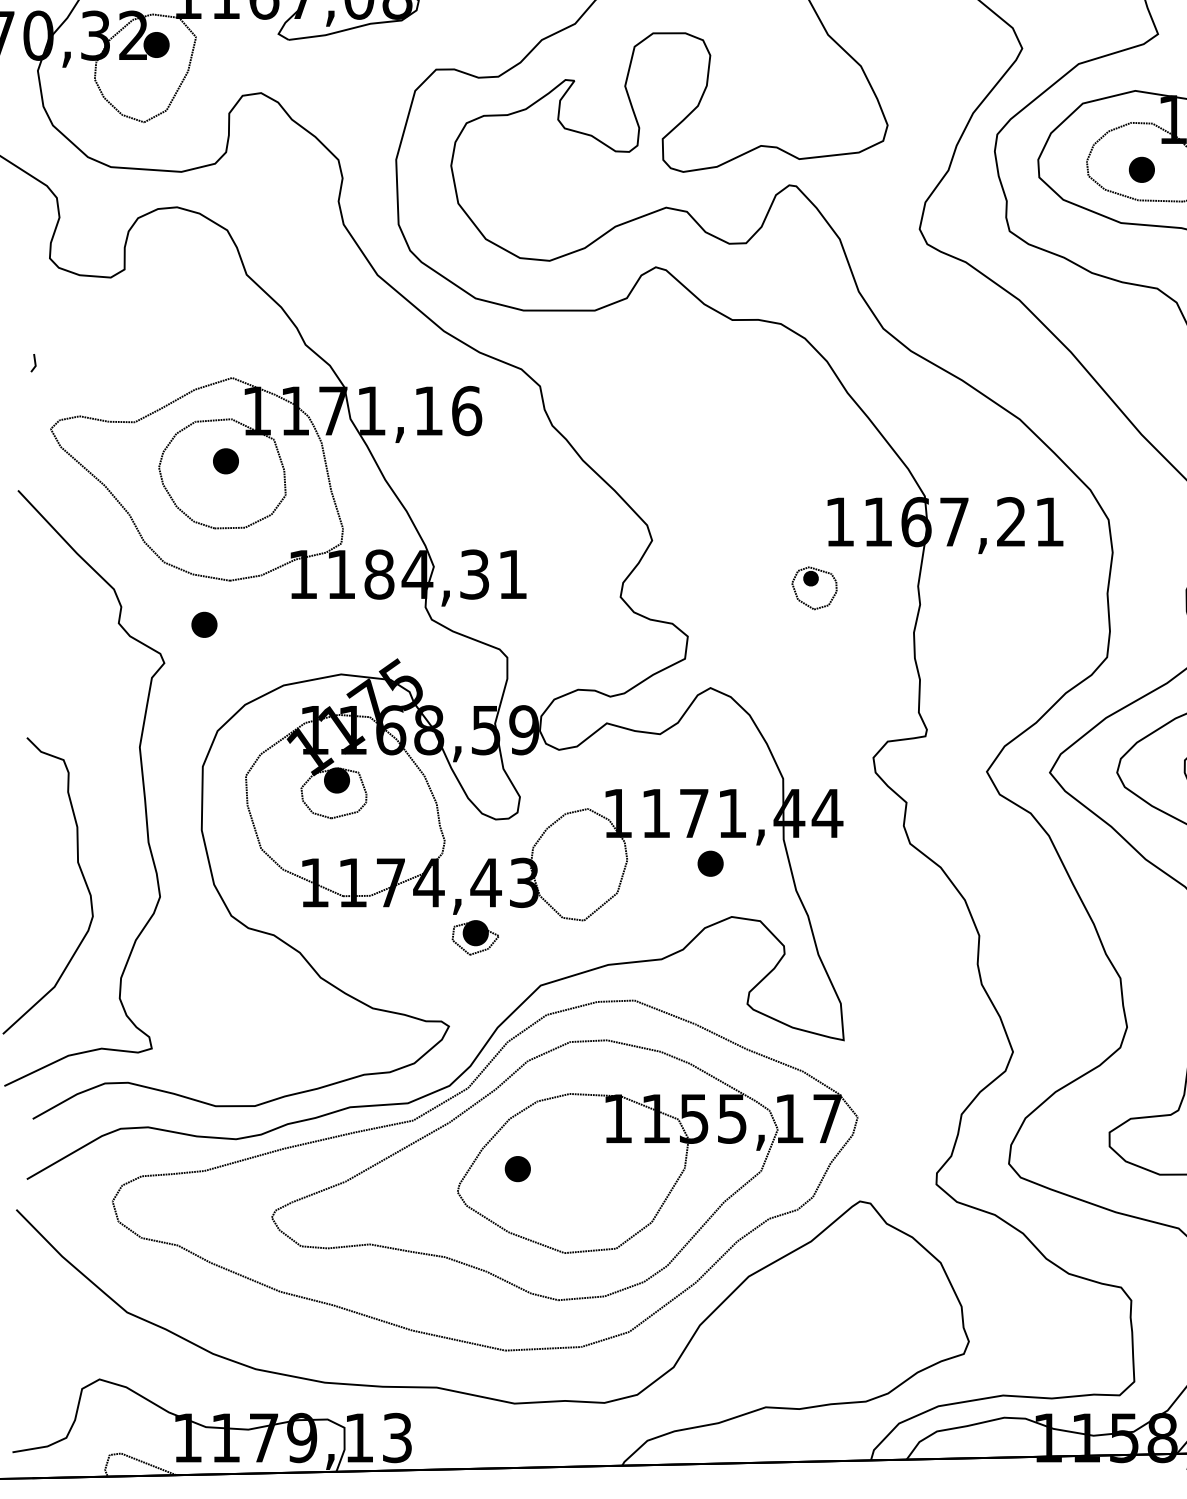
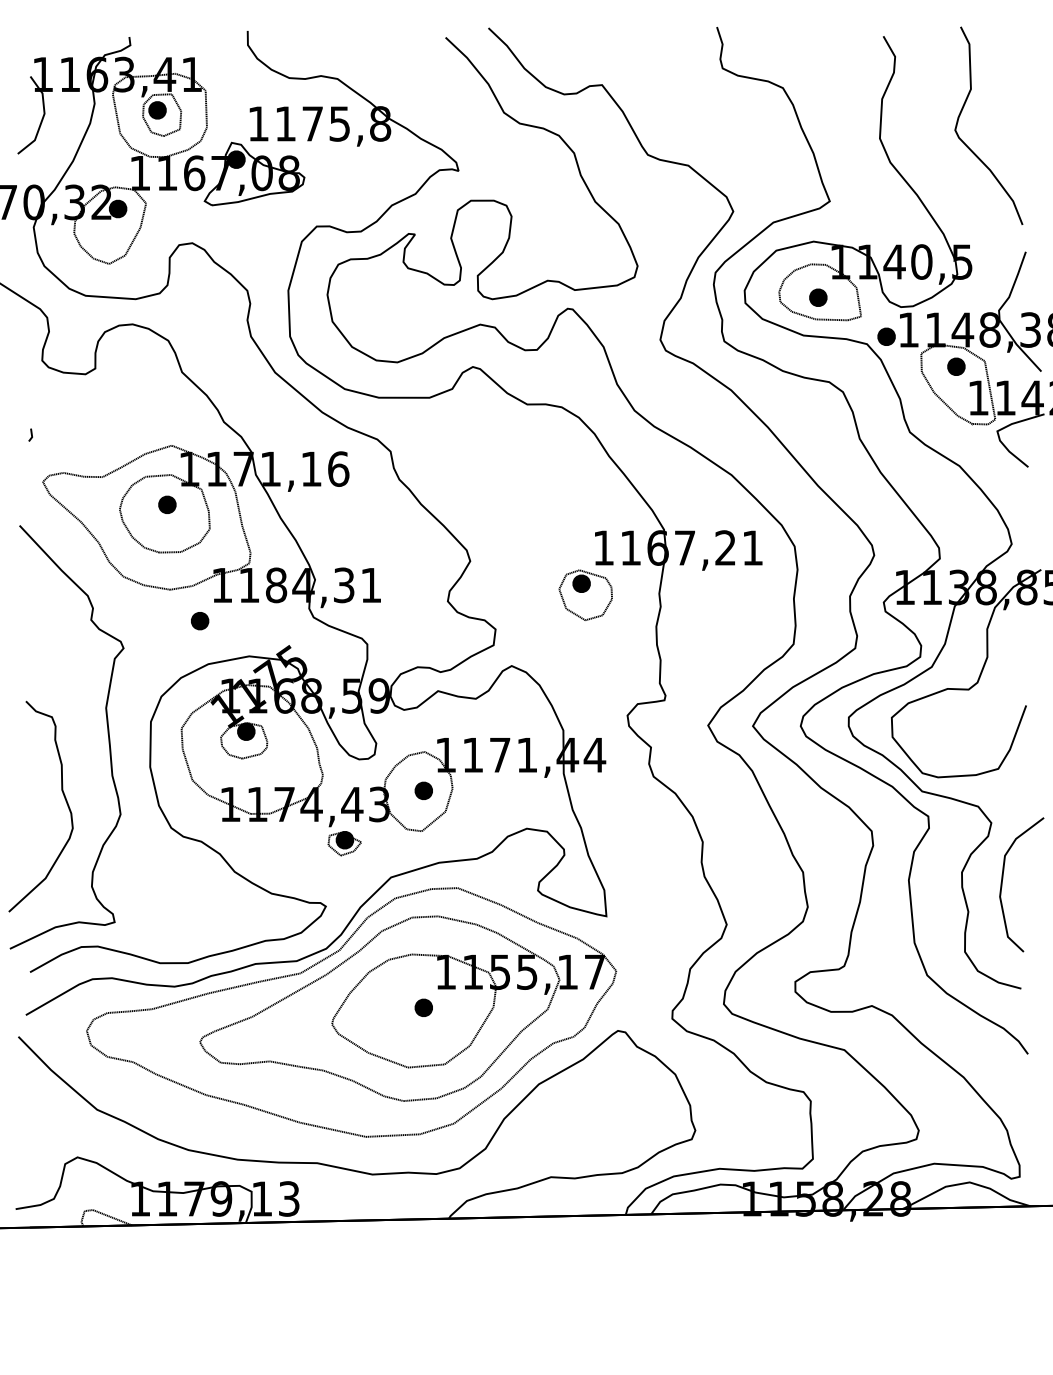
part: (814, 587) -> (585, 594), size x1.67
part: (205, 625) -> (200, 621), moved
part: (710, 863) -> (423, 790), moved
part: (517, 1168) -> (423, 1007), moved

